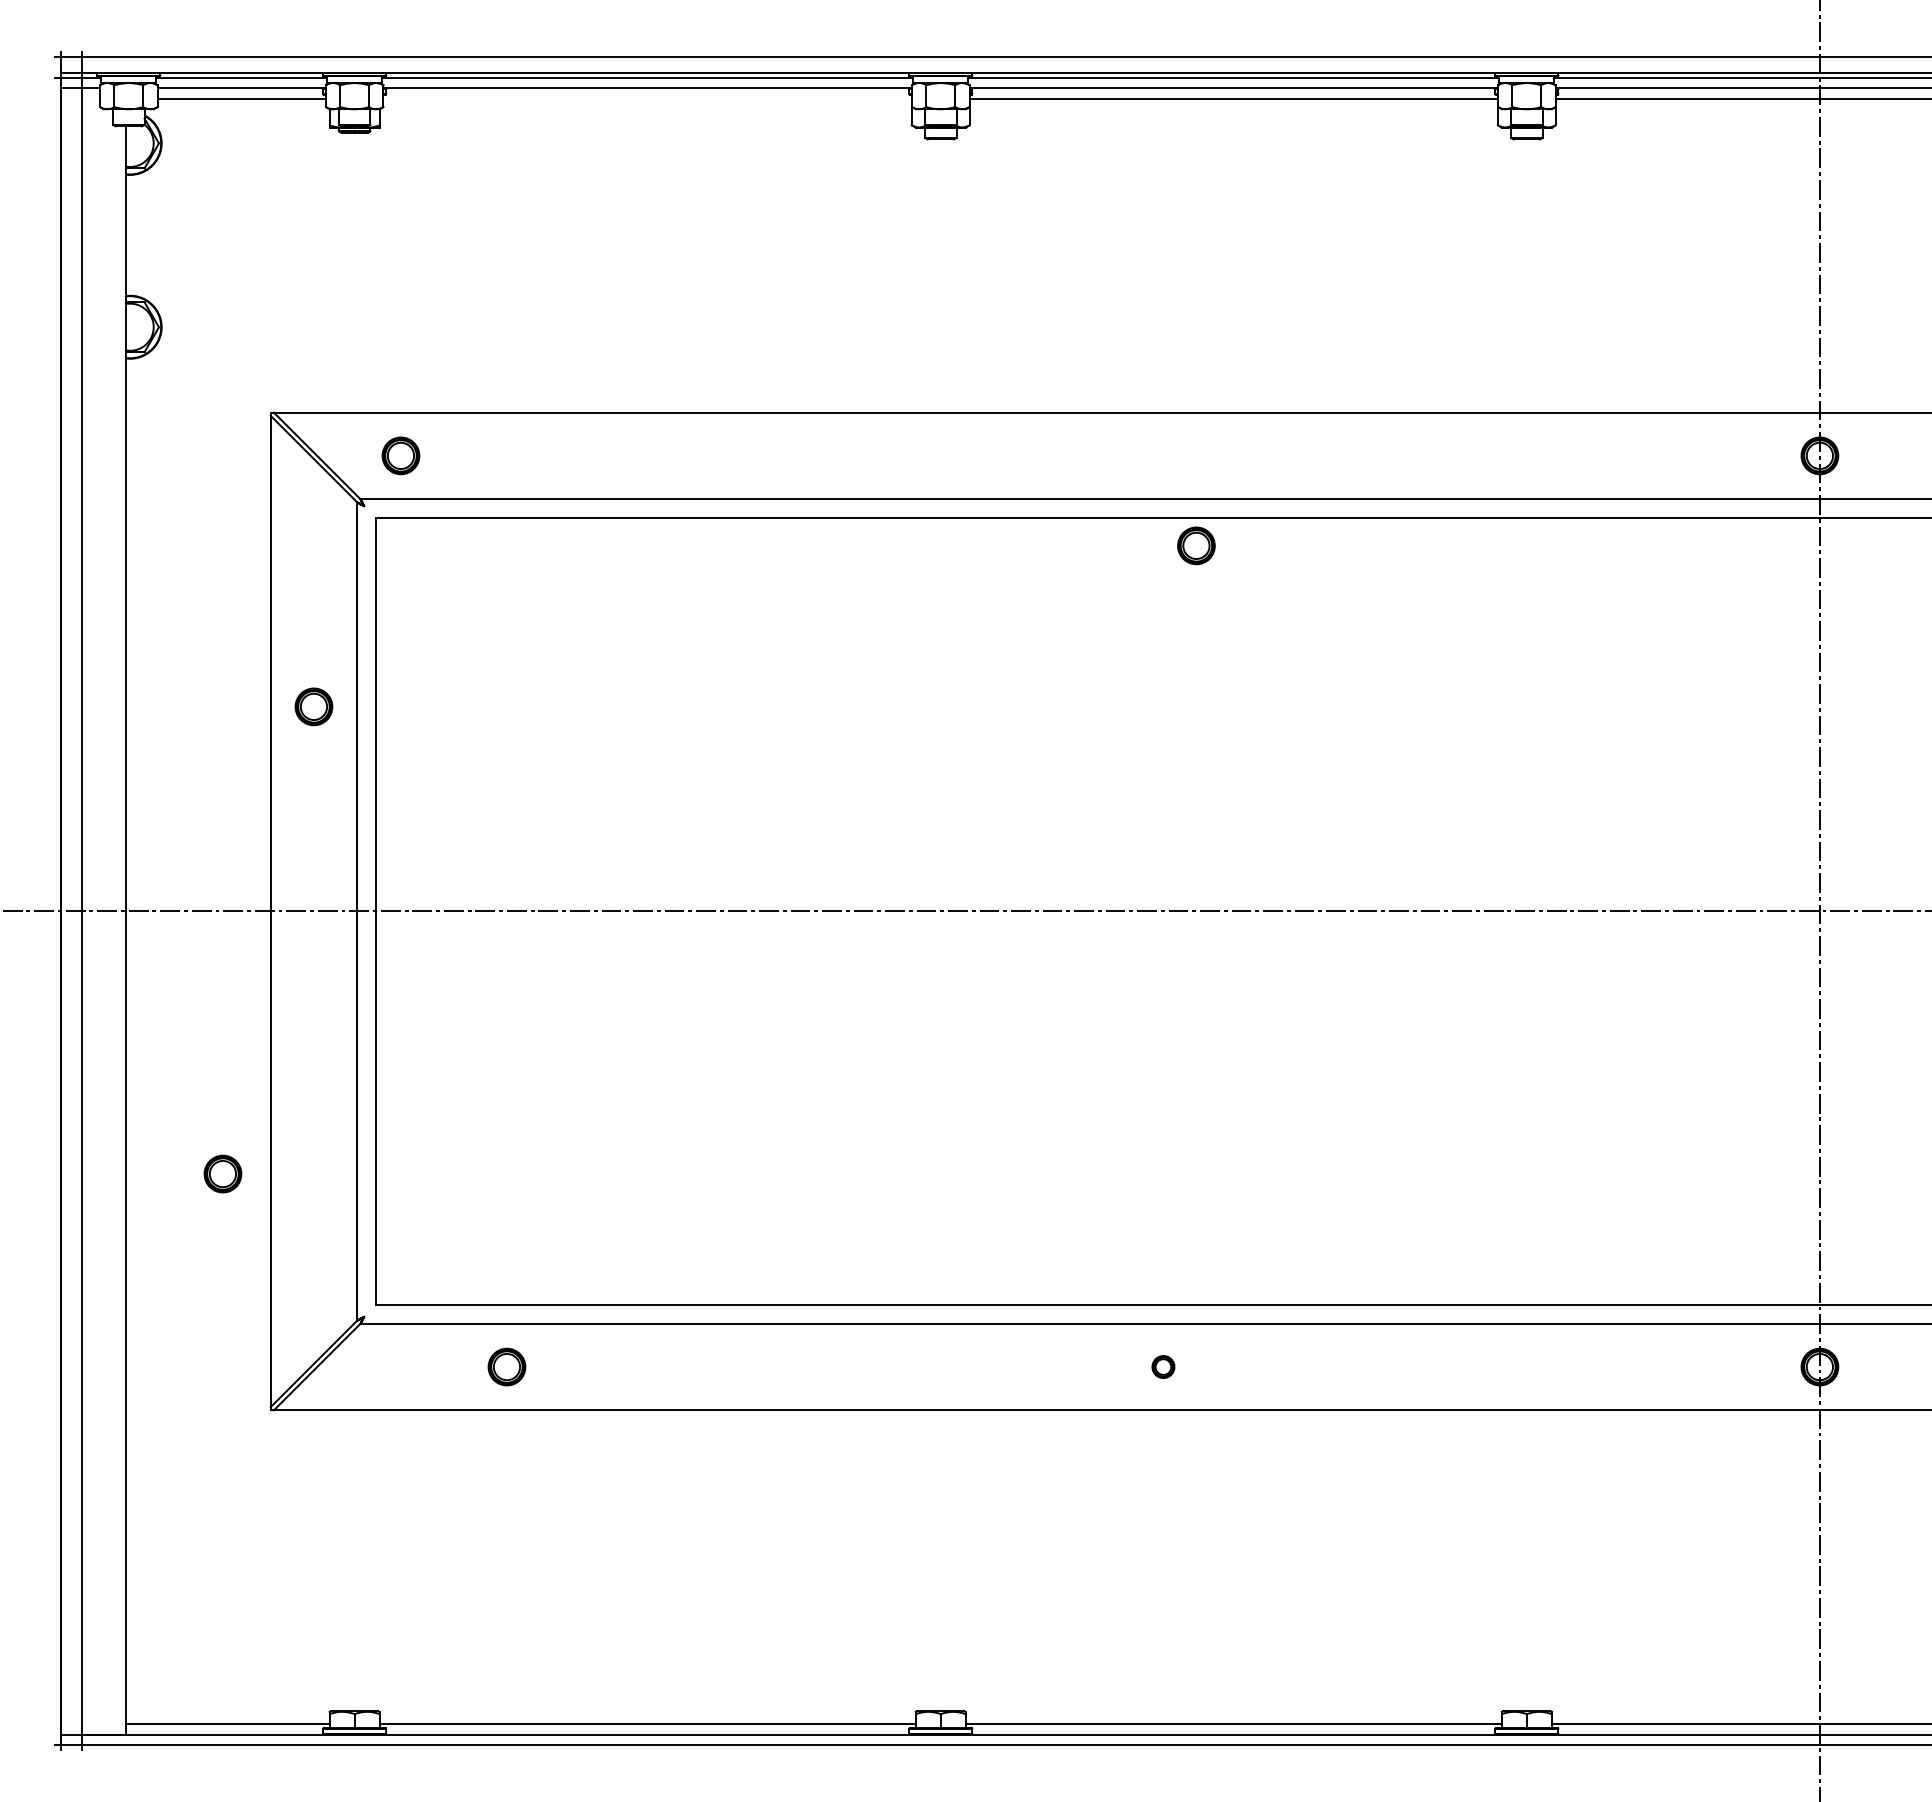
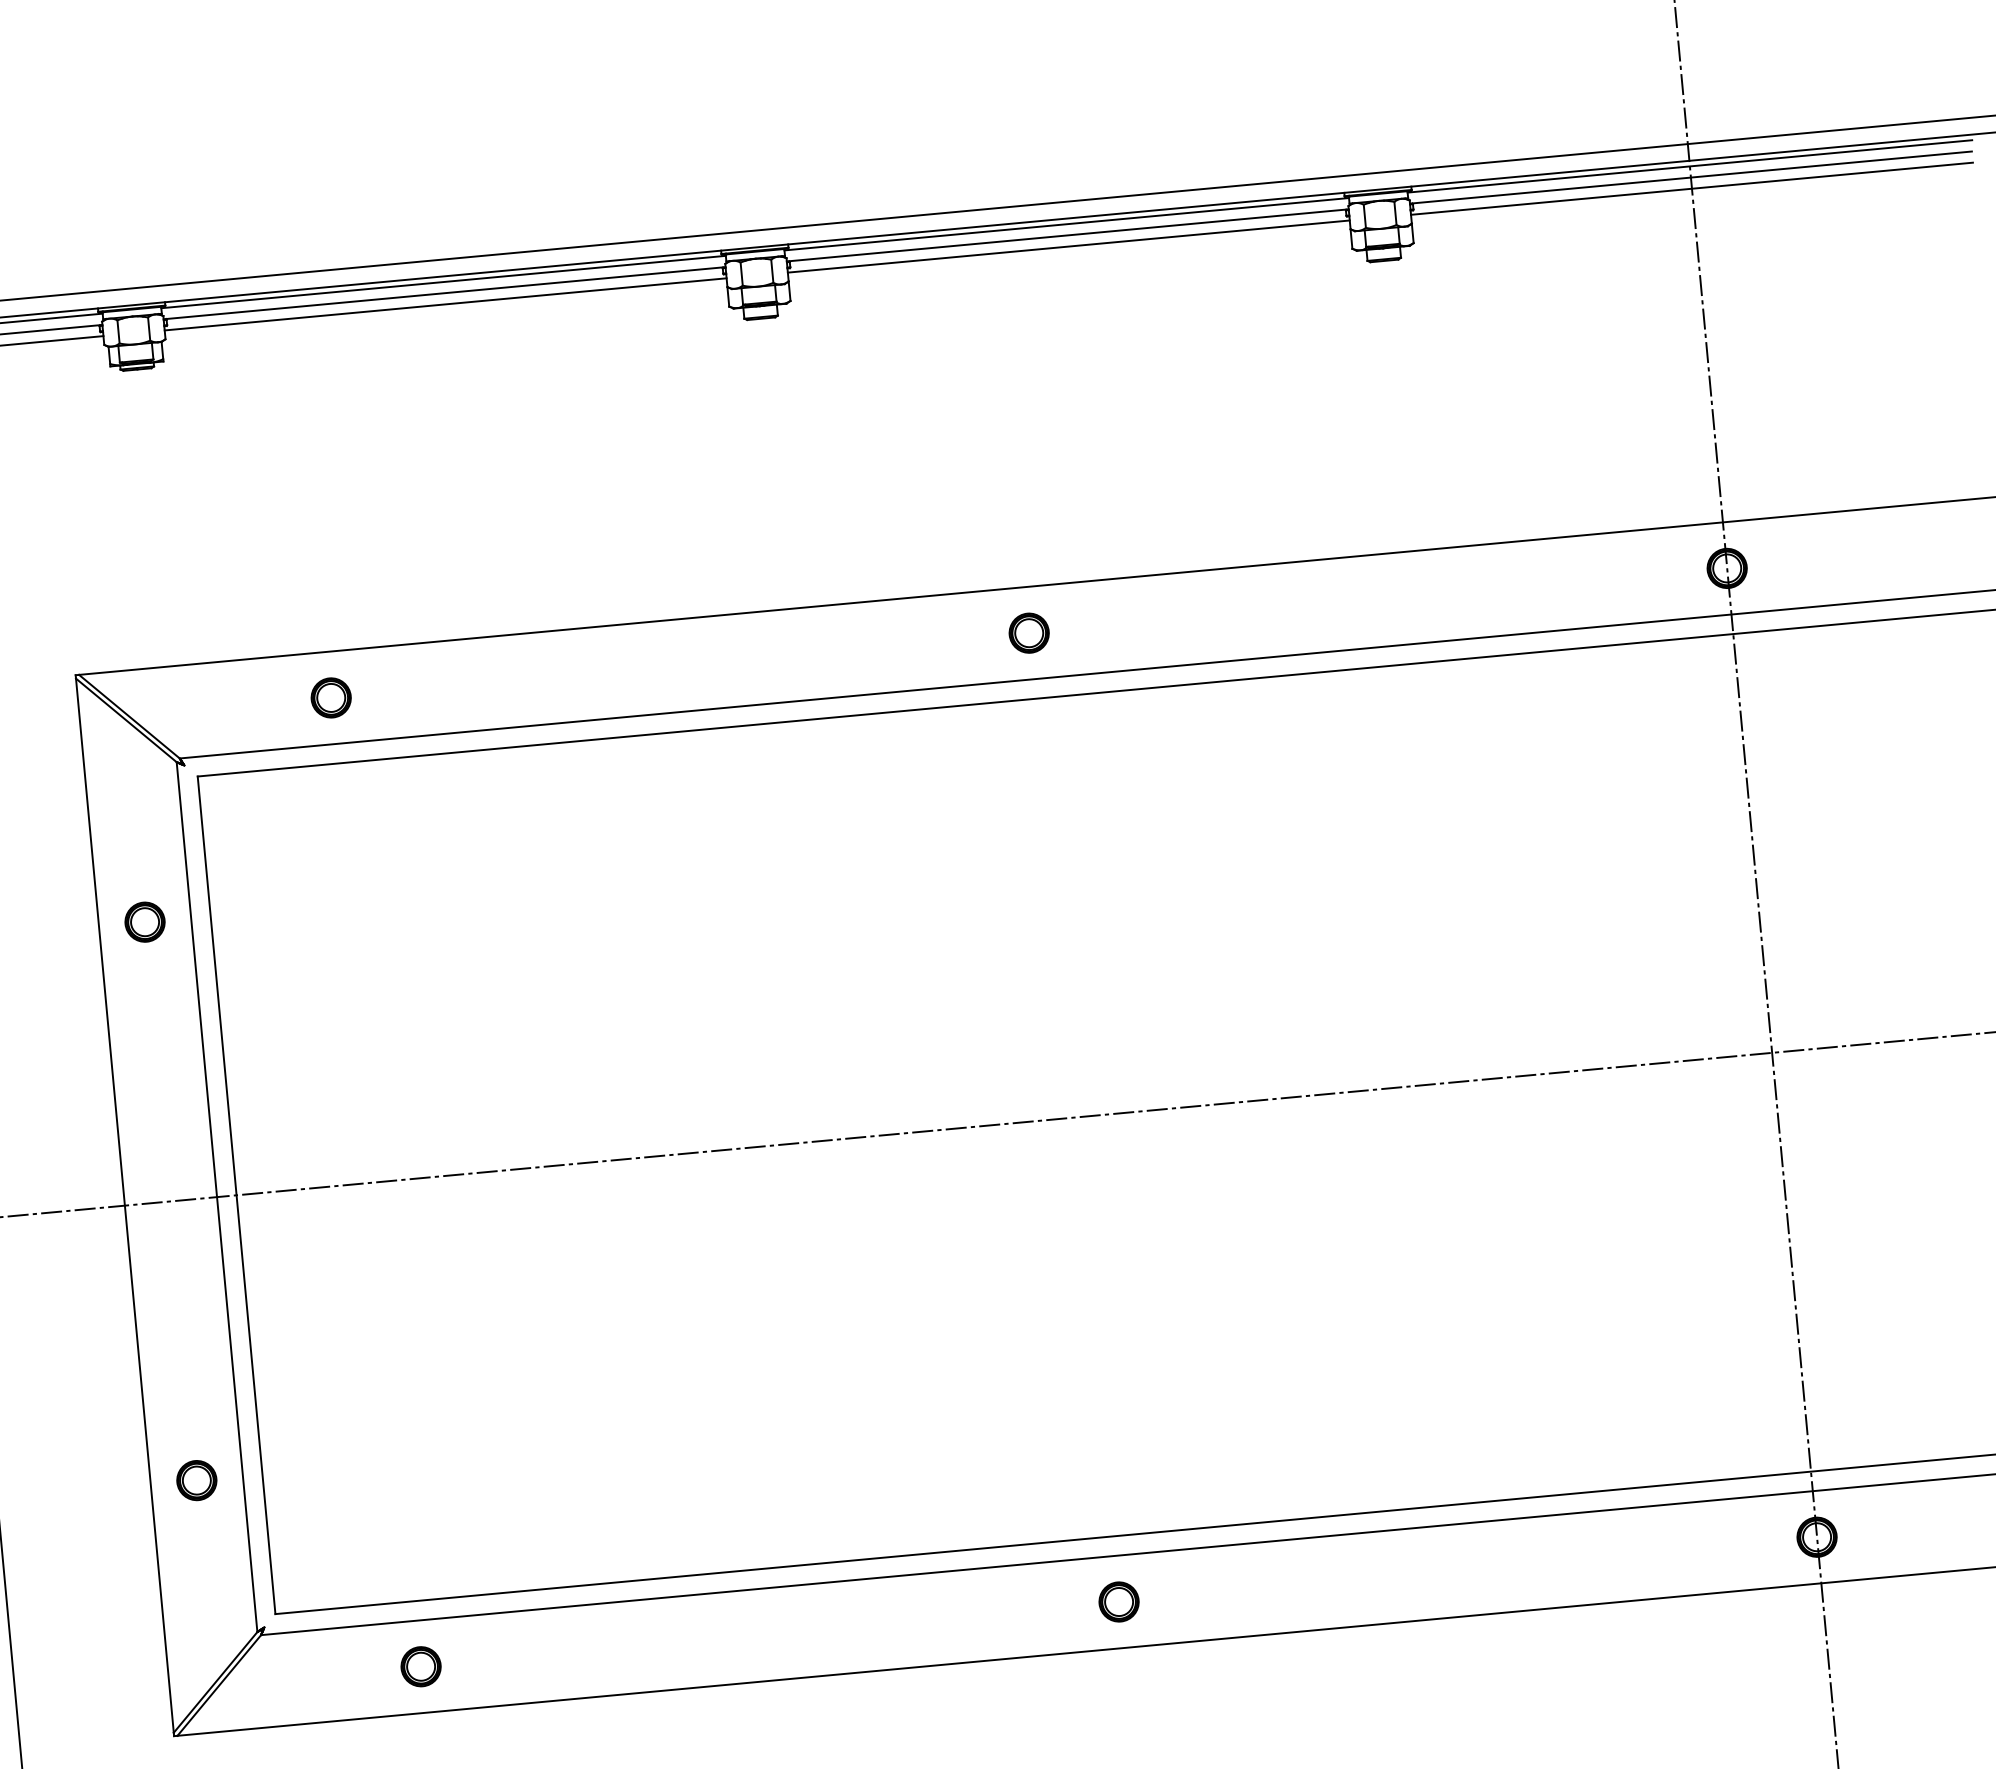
line: (647, 98) -> (445, 304), added
part: (400, 455) -> (330, 697), moved
part: (1196, 545) -> (1029, 632), moved
part: (313, 706) -> (144, 921), moved
part: (222, 1173) -> (196, 1480), moved
part: (1163, 1366) -> (1119, 1601), size x1.67

